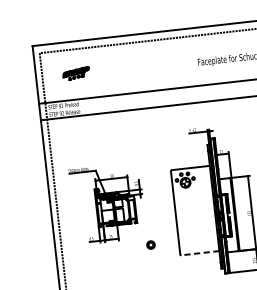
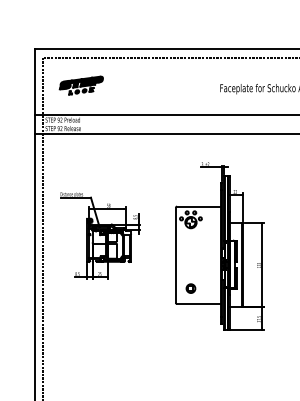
part: (75, 73) -> (80, 85), size x1.43
part: (150, 245) -> (190, 288), moved
line: (200, 253) -> (198, 304), dashed -> solid

